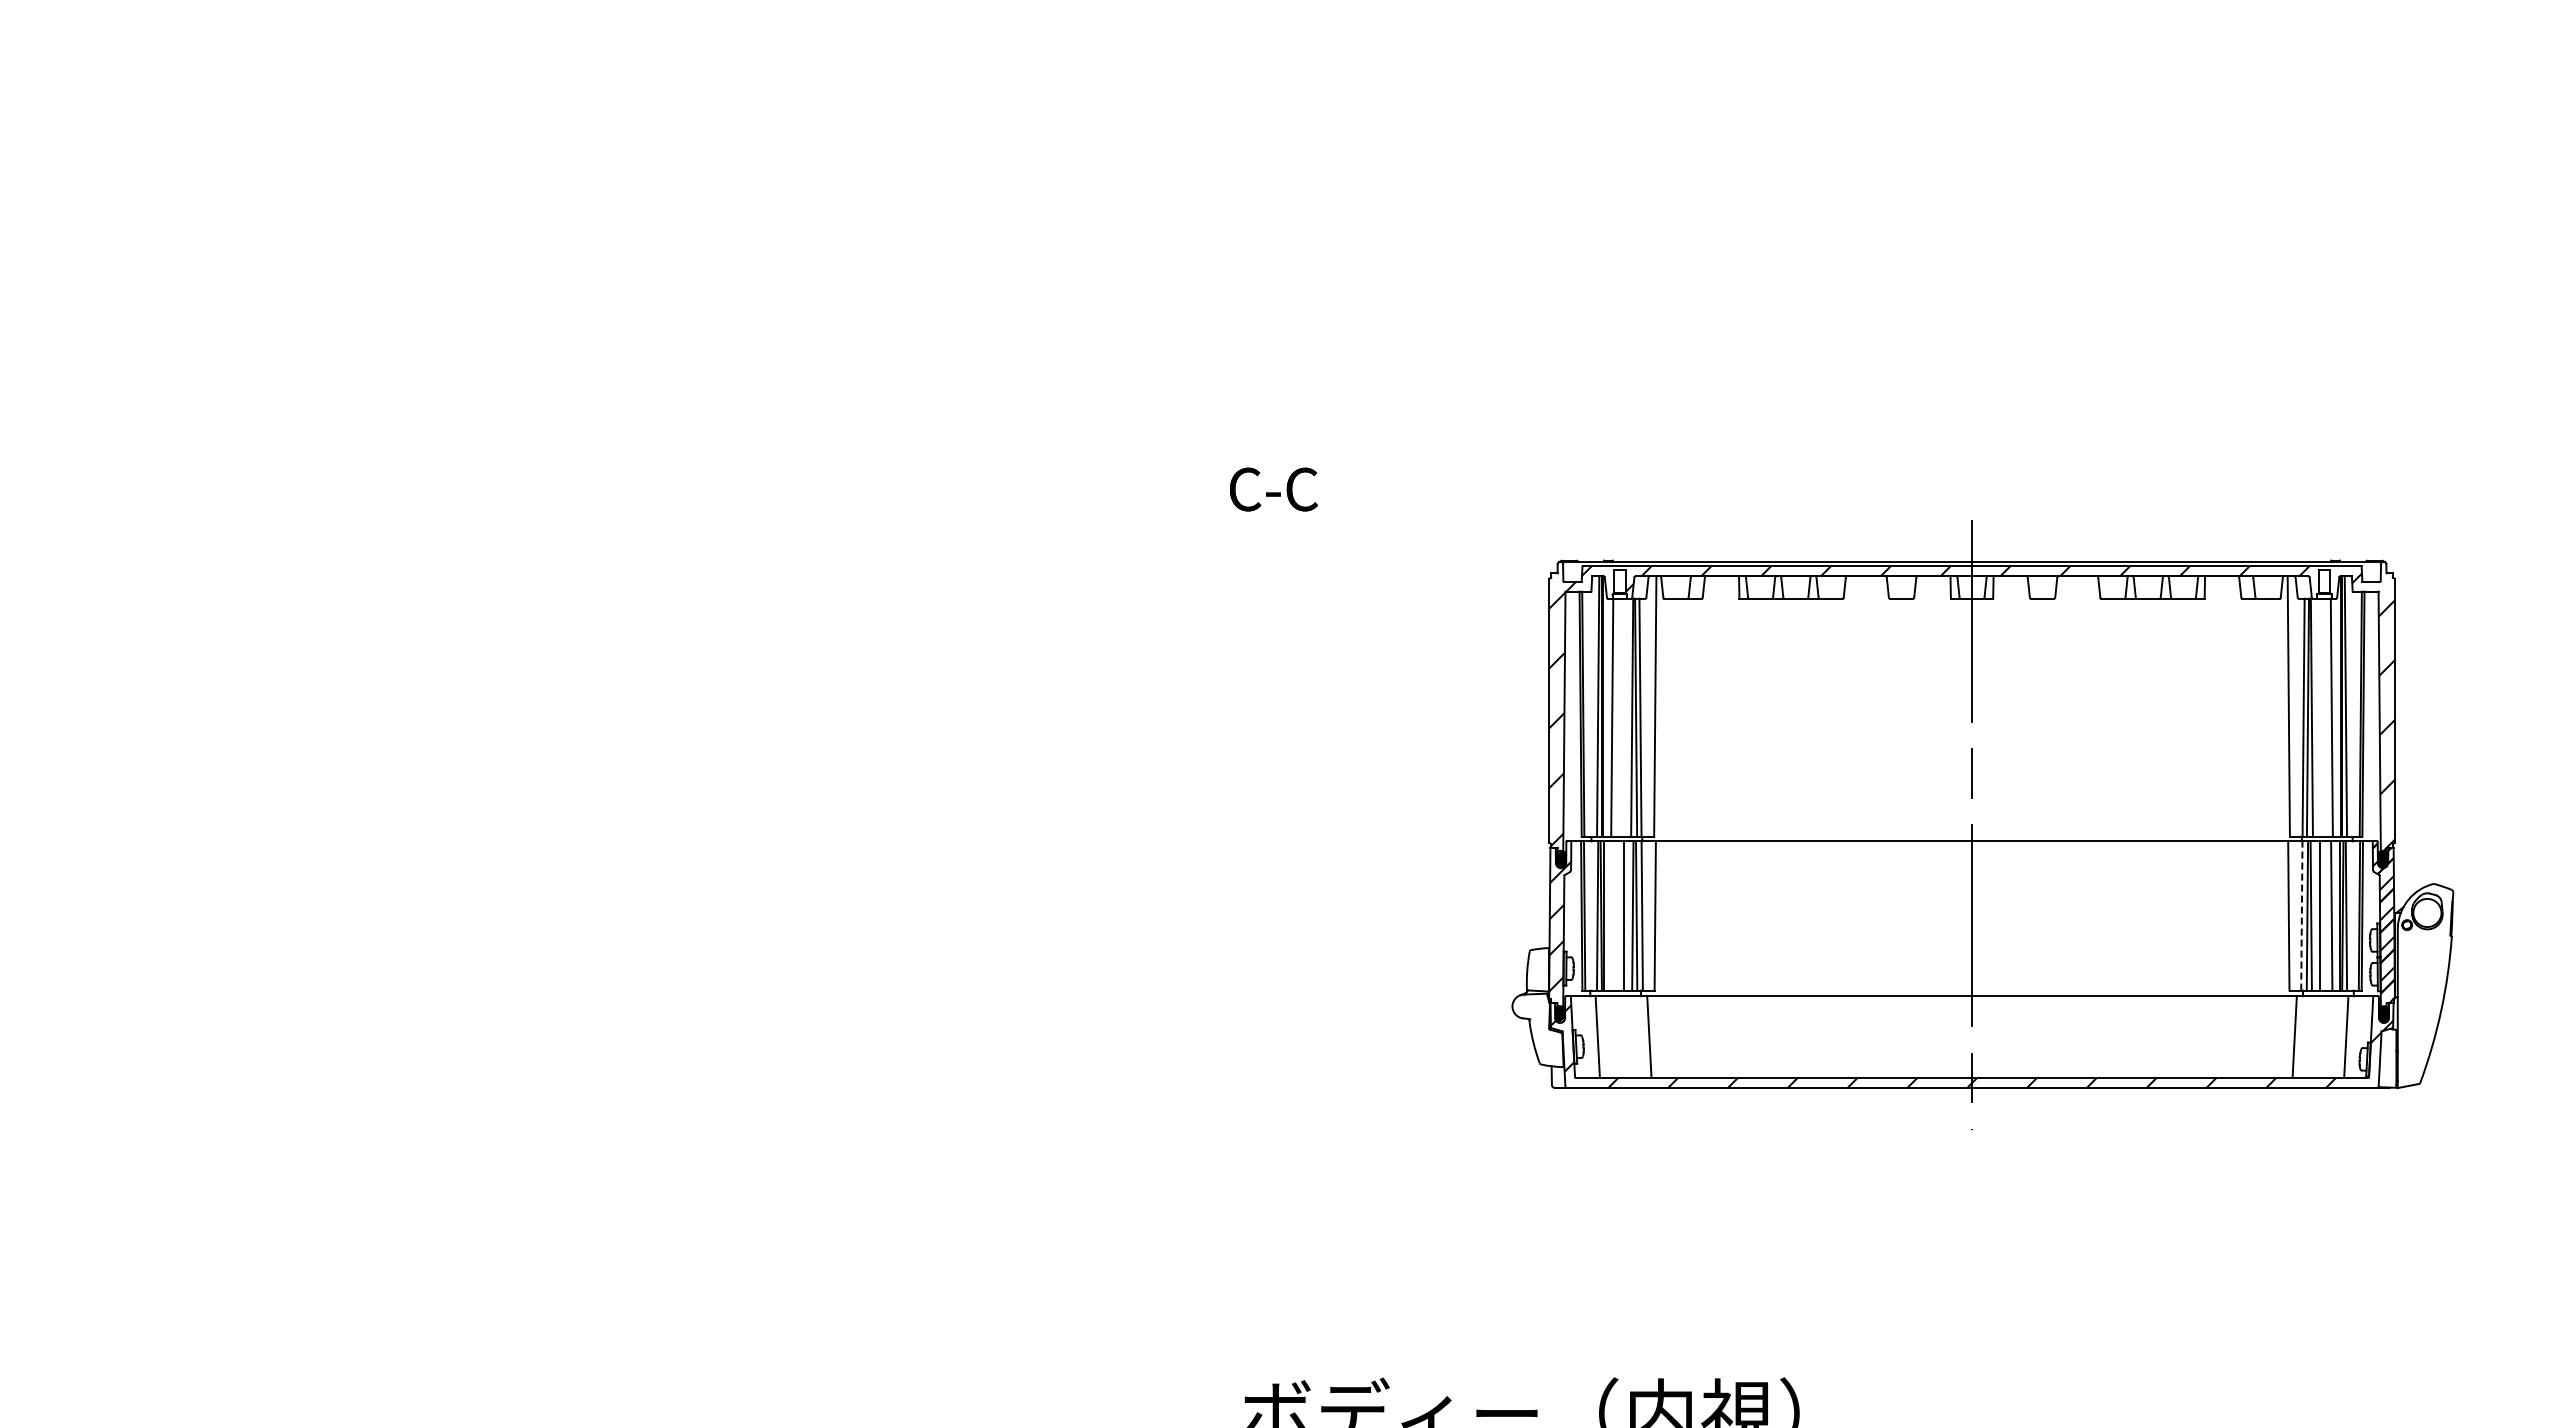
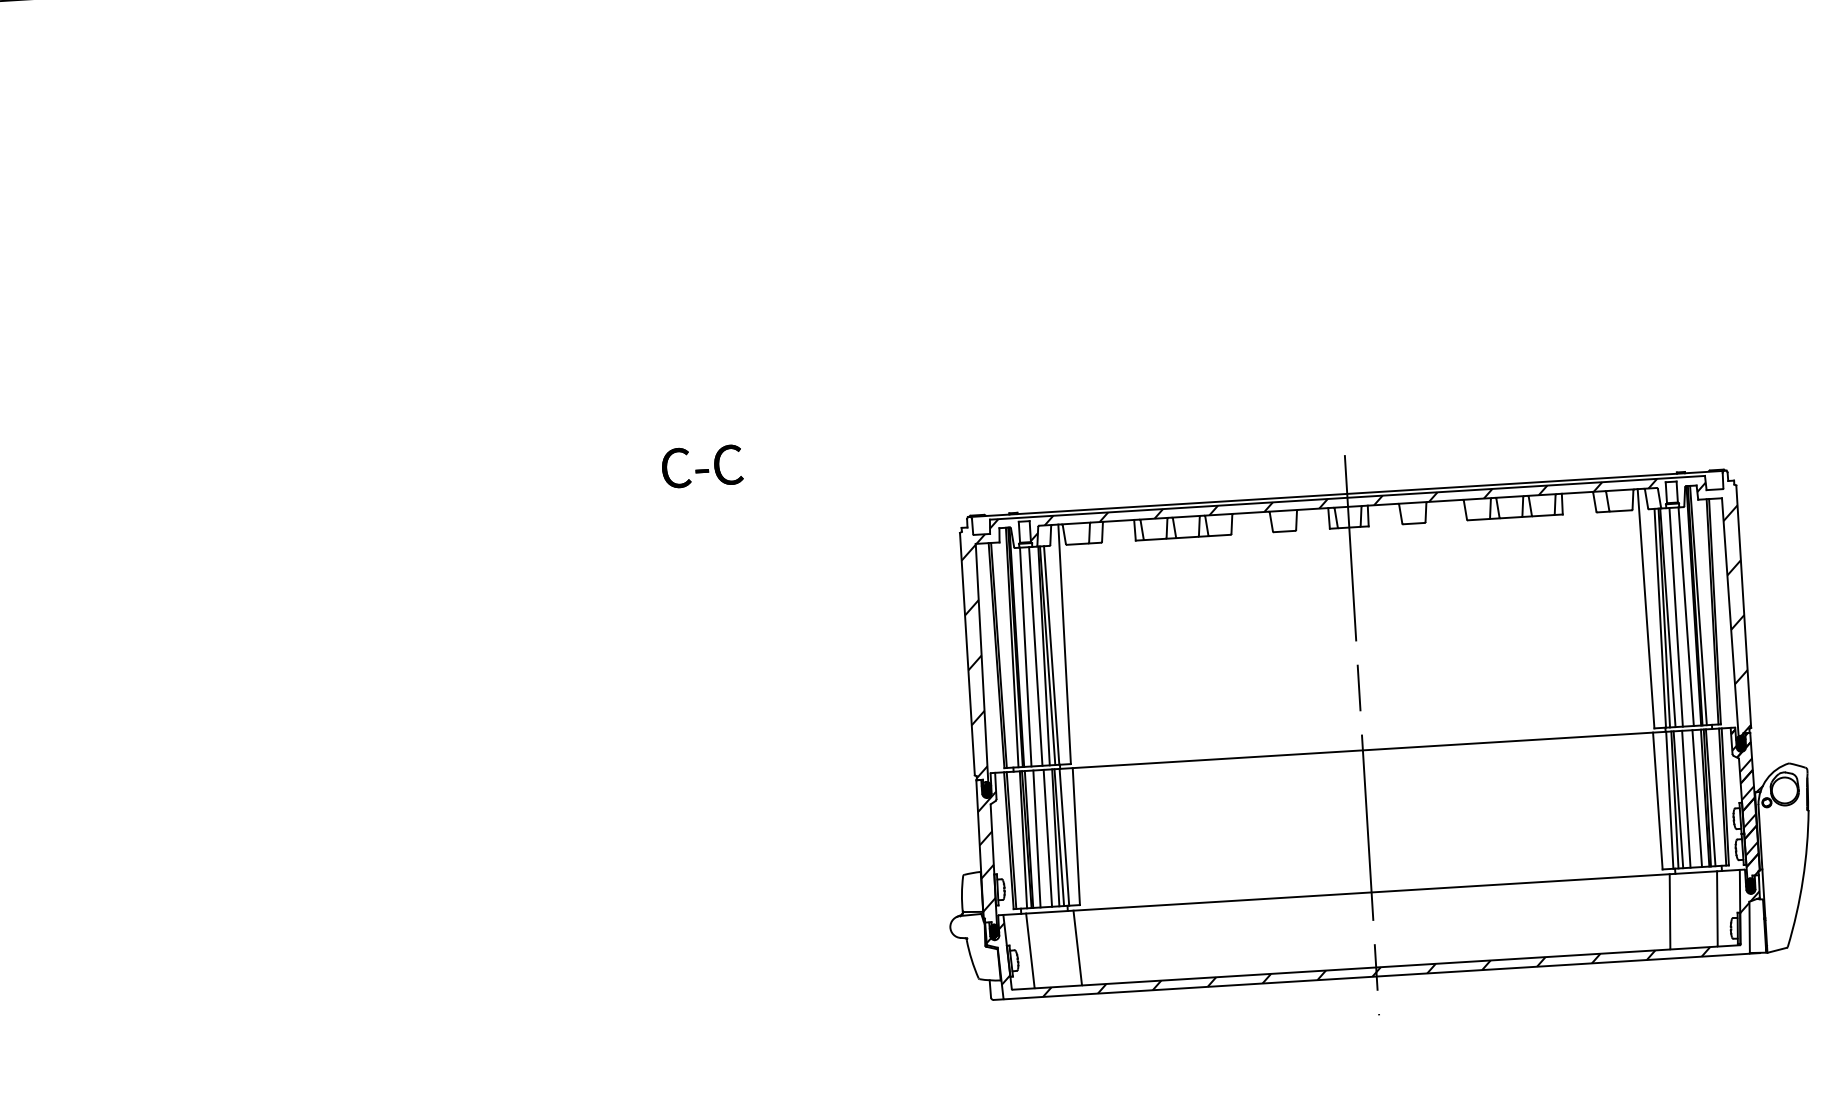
line: (1623, 717) -> (1036, 656), added
line: (2320, 717) -> (1675, 617), added
line: (1611, 915) -> (1036, 838), added
line: (2301, 916) -> (1669, 800), dashed -> solid

